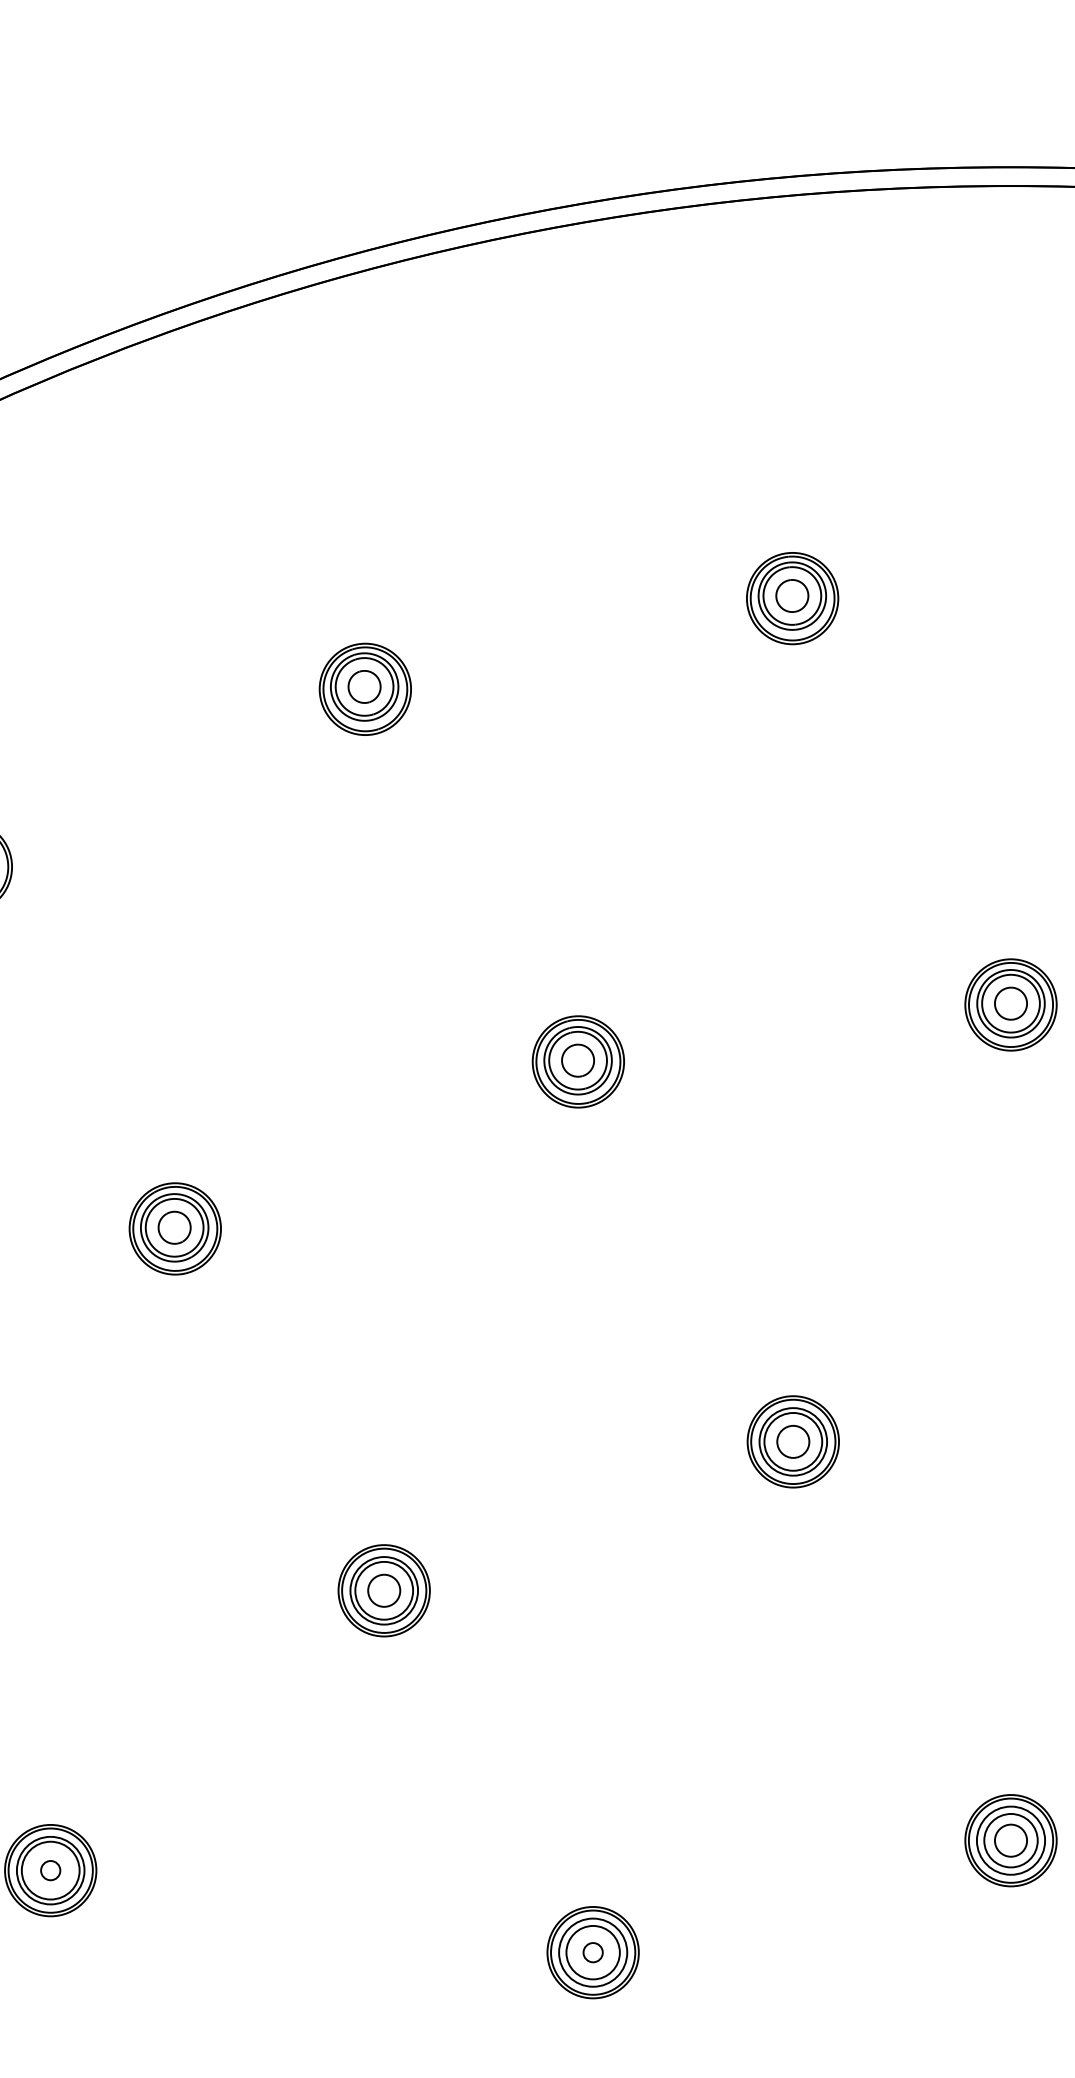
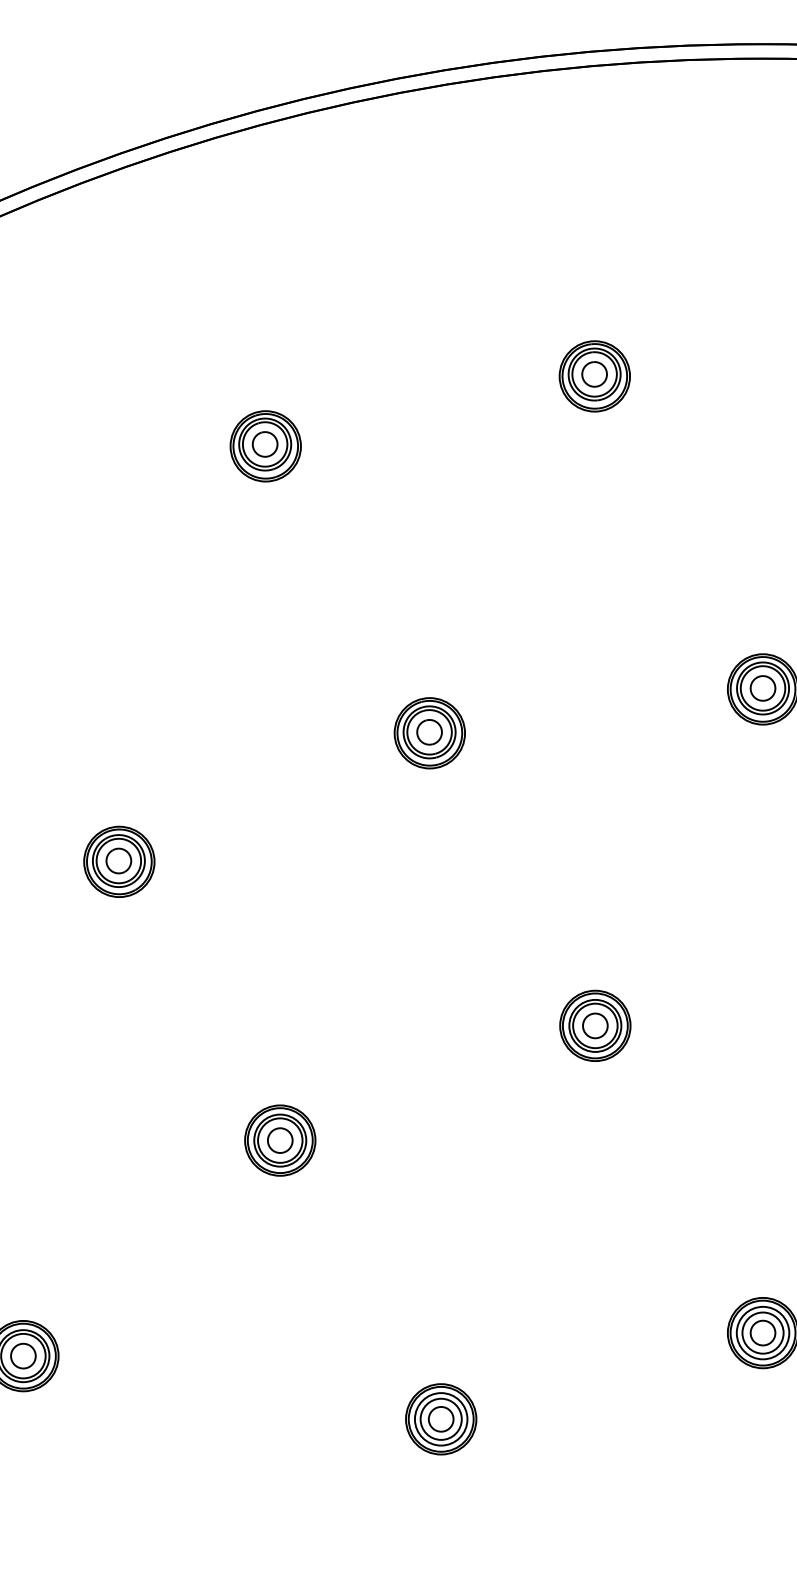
circle: (50, 1870) -> (23, 1356), size x1.67
circle: (593, 1952) -> (441, 1419), size x1.67

